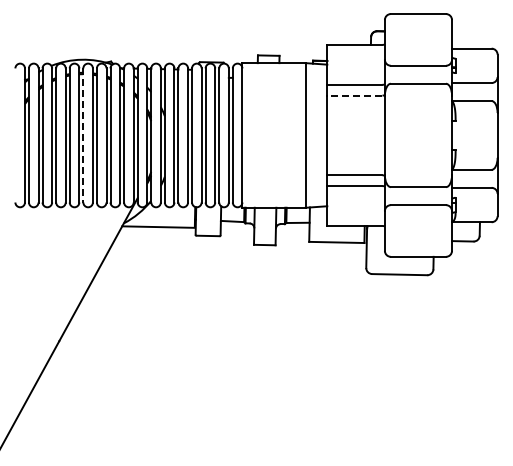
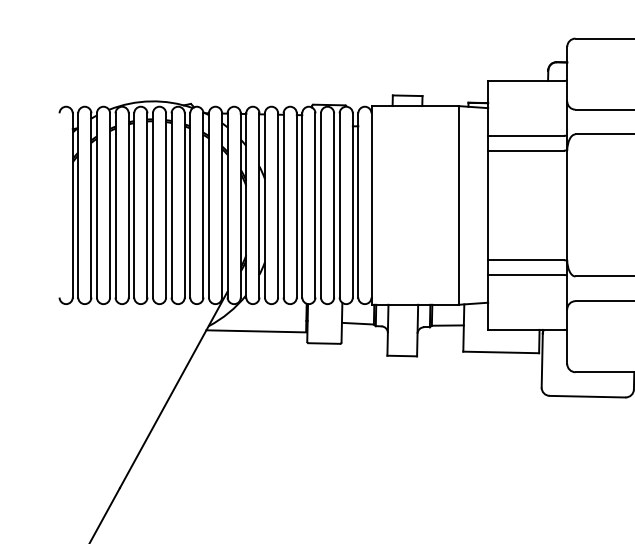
line: (354, 95) -> (525, 150), dashed -> solid
line: (83, 135) -> (153, 205), dashed -> solid

